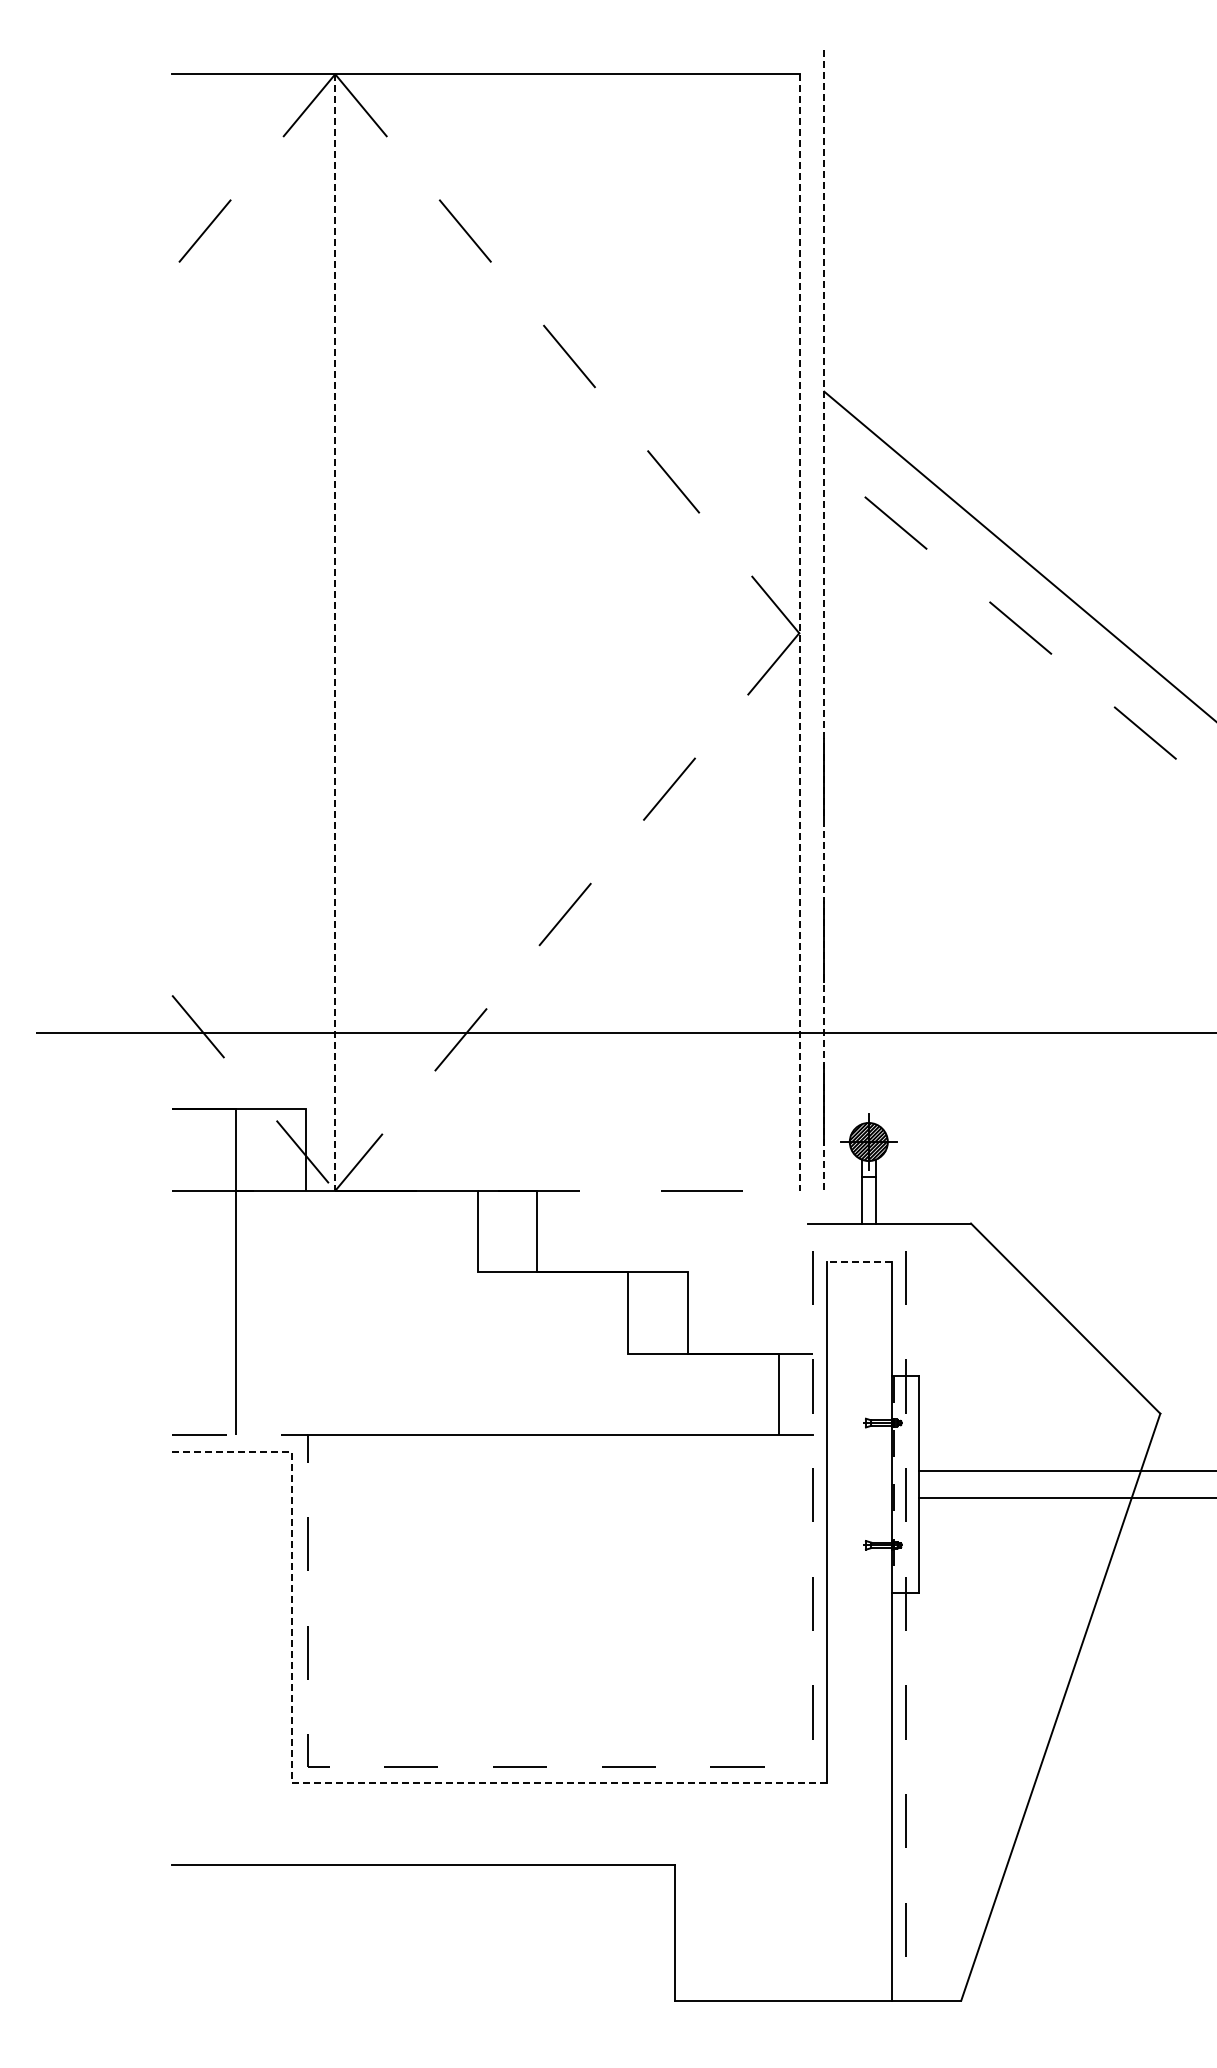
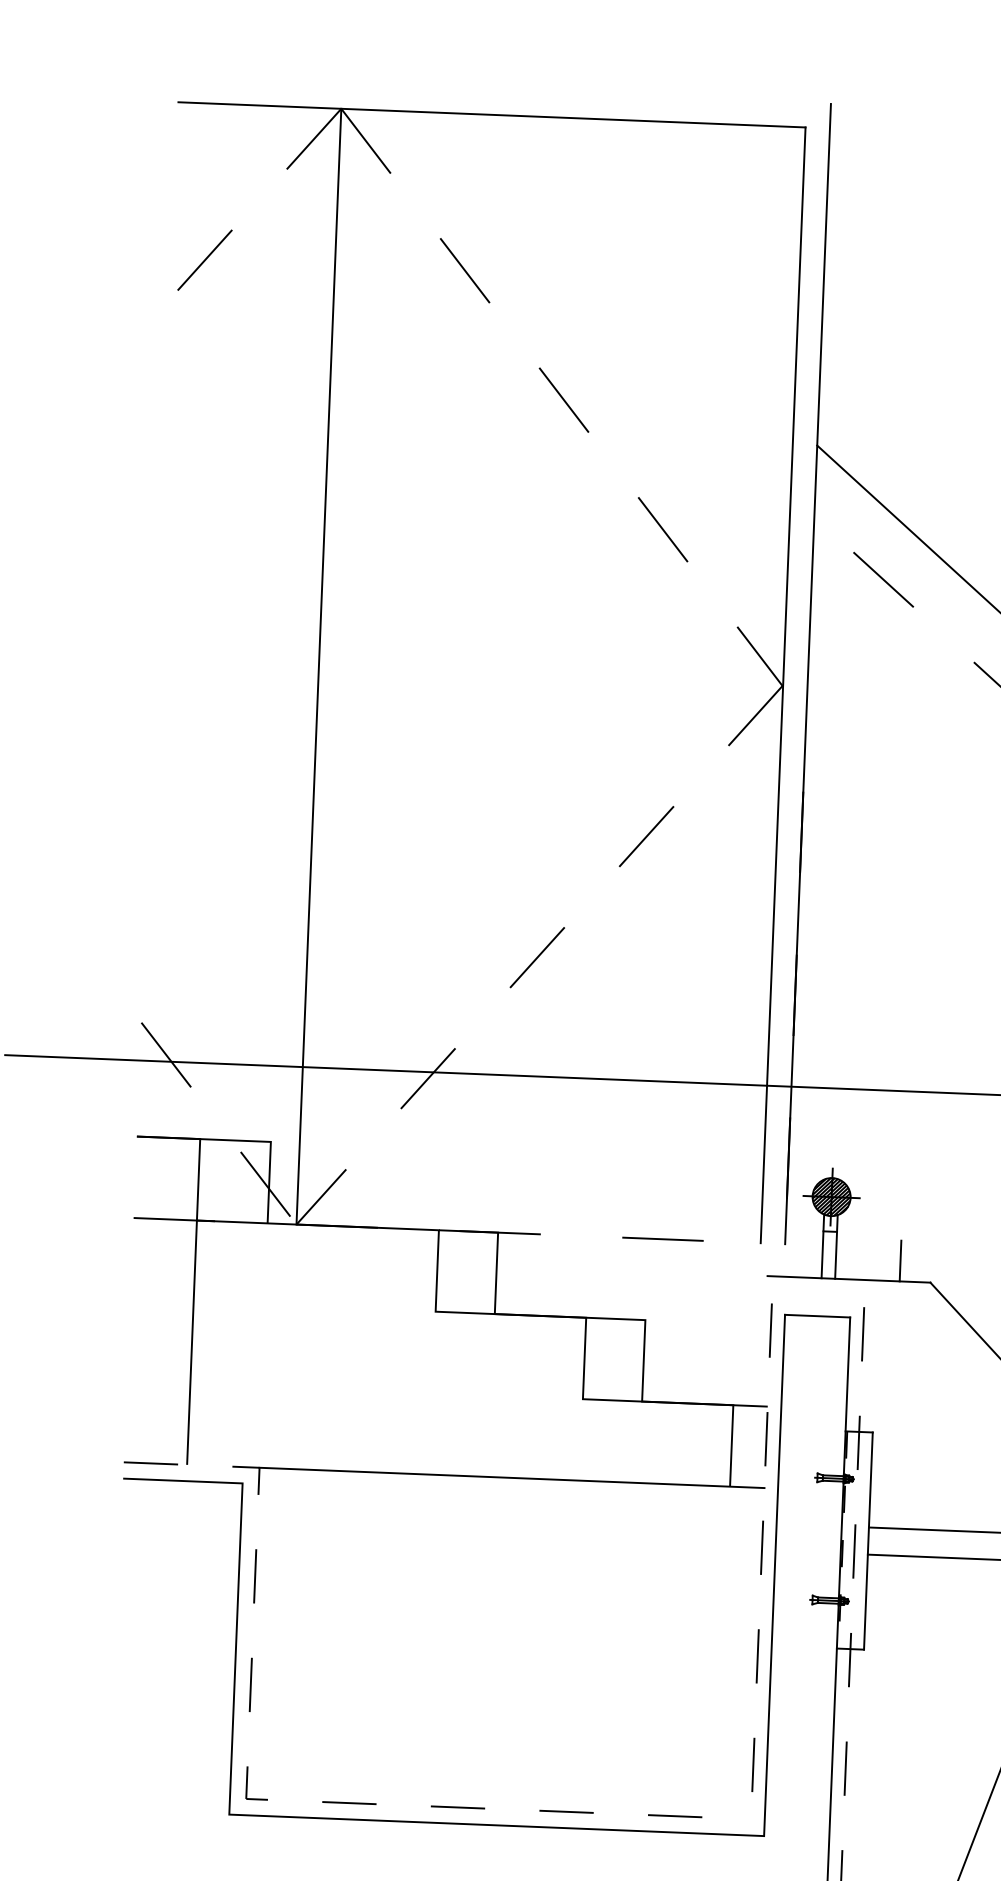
line: (824, 620) -> (808, 674), dashed -> solid
line: (335, 633) -> (319, 667), dashed -> solid
line: (799, 633) -> (782, 686), dashed -> solid
line: (940, 1202) -> (900, 1260), added
line: (859, 1261) -> (817, 1316), dashed -> solid
line: (332, 1783) -> (269, 1816), dashed -> solid

